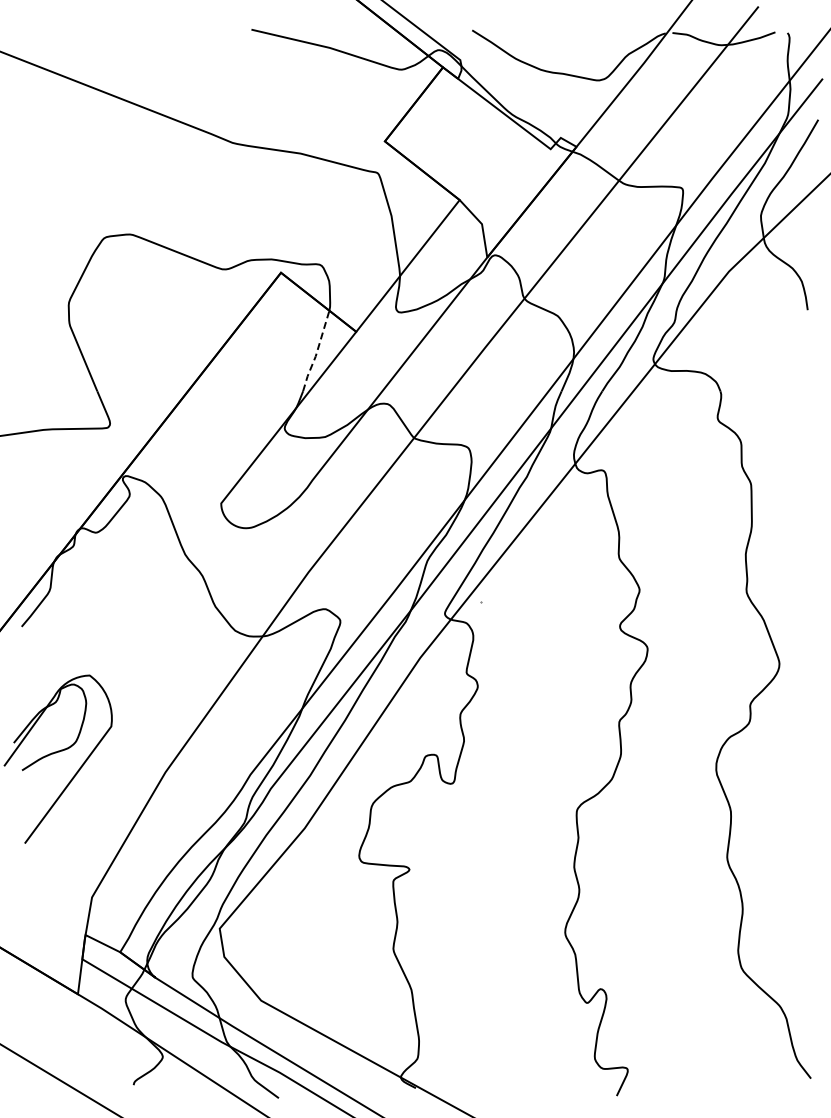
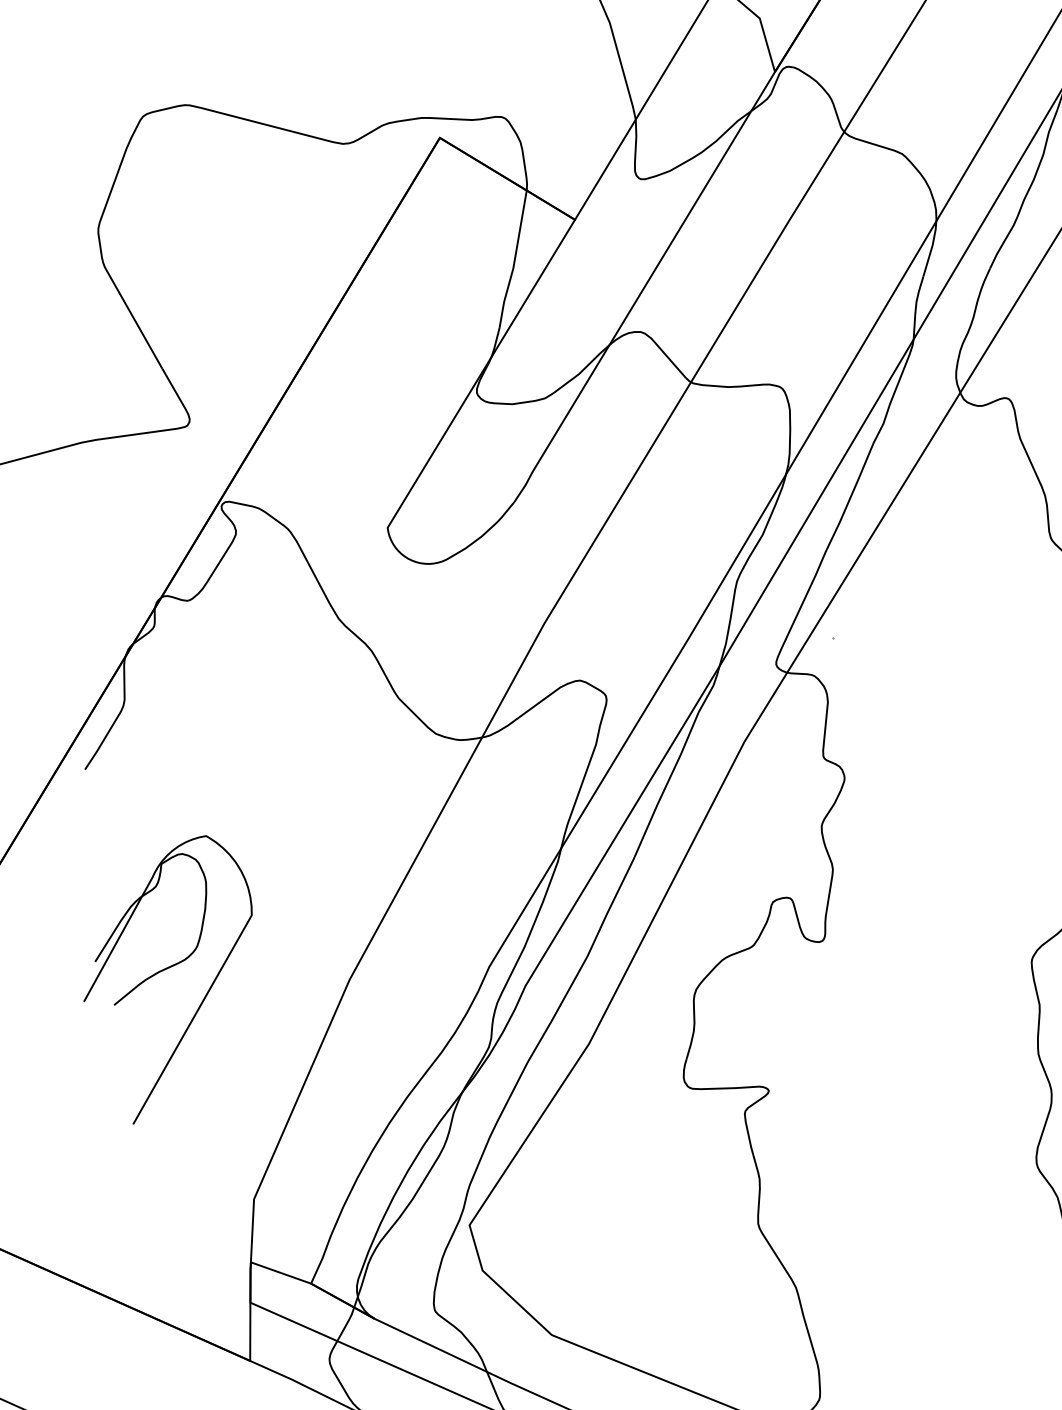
line: (316, 352) -> (513, 261), dashed -> solid

